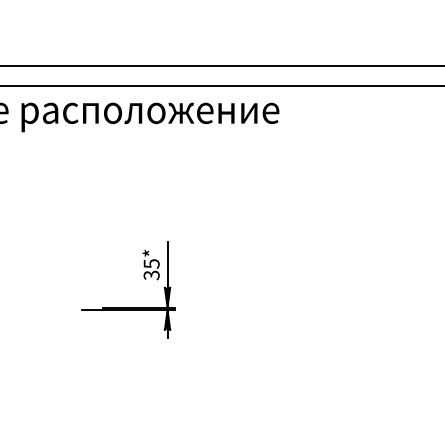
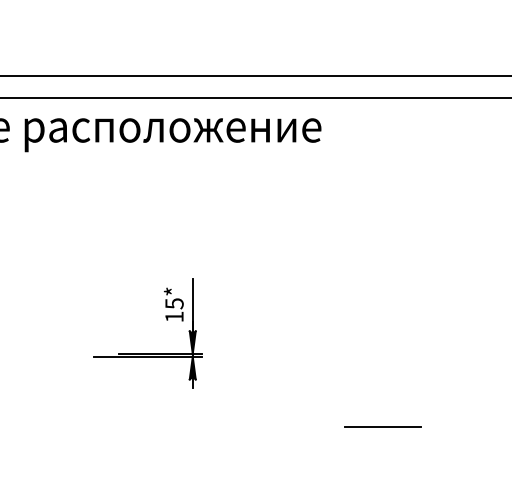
text: (151, 275) -> (174, 317), 35* -> 15*
line: (332, 371) -> (382, 427), added

